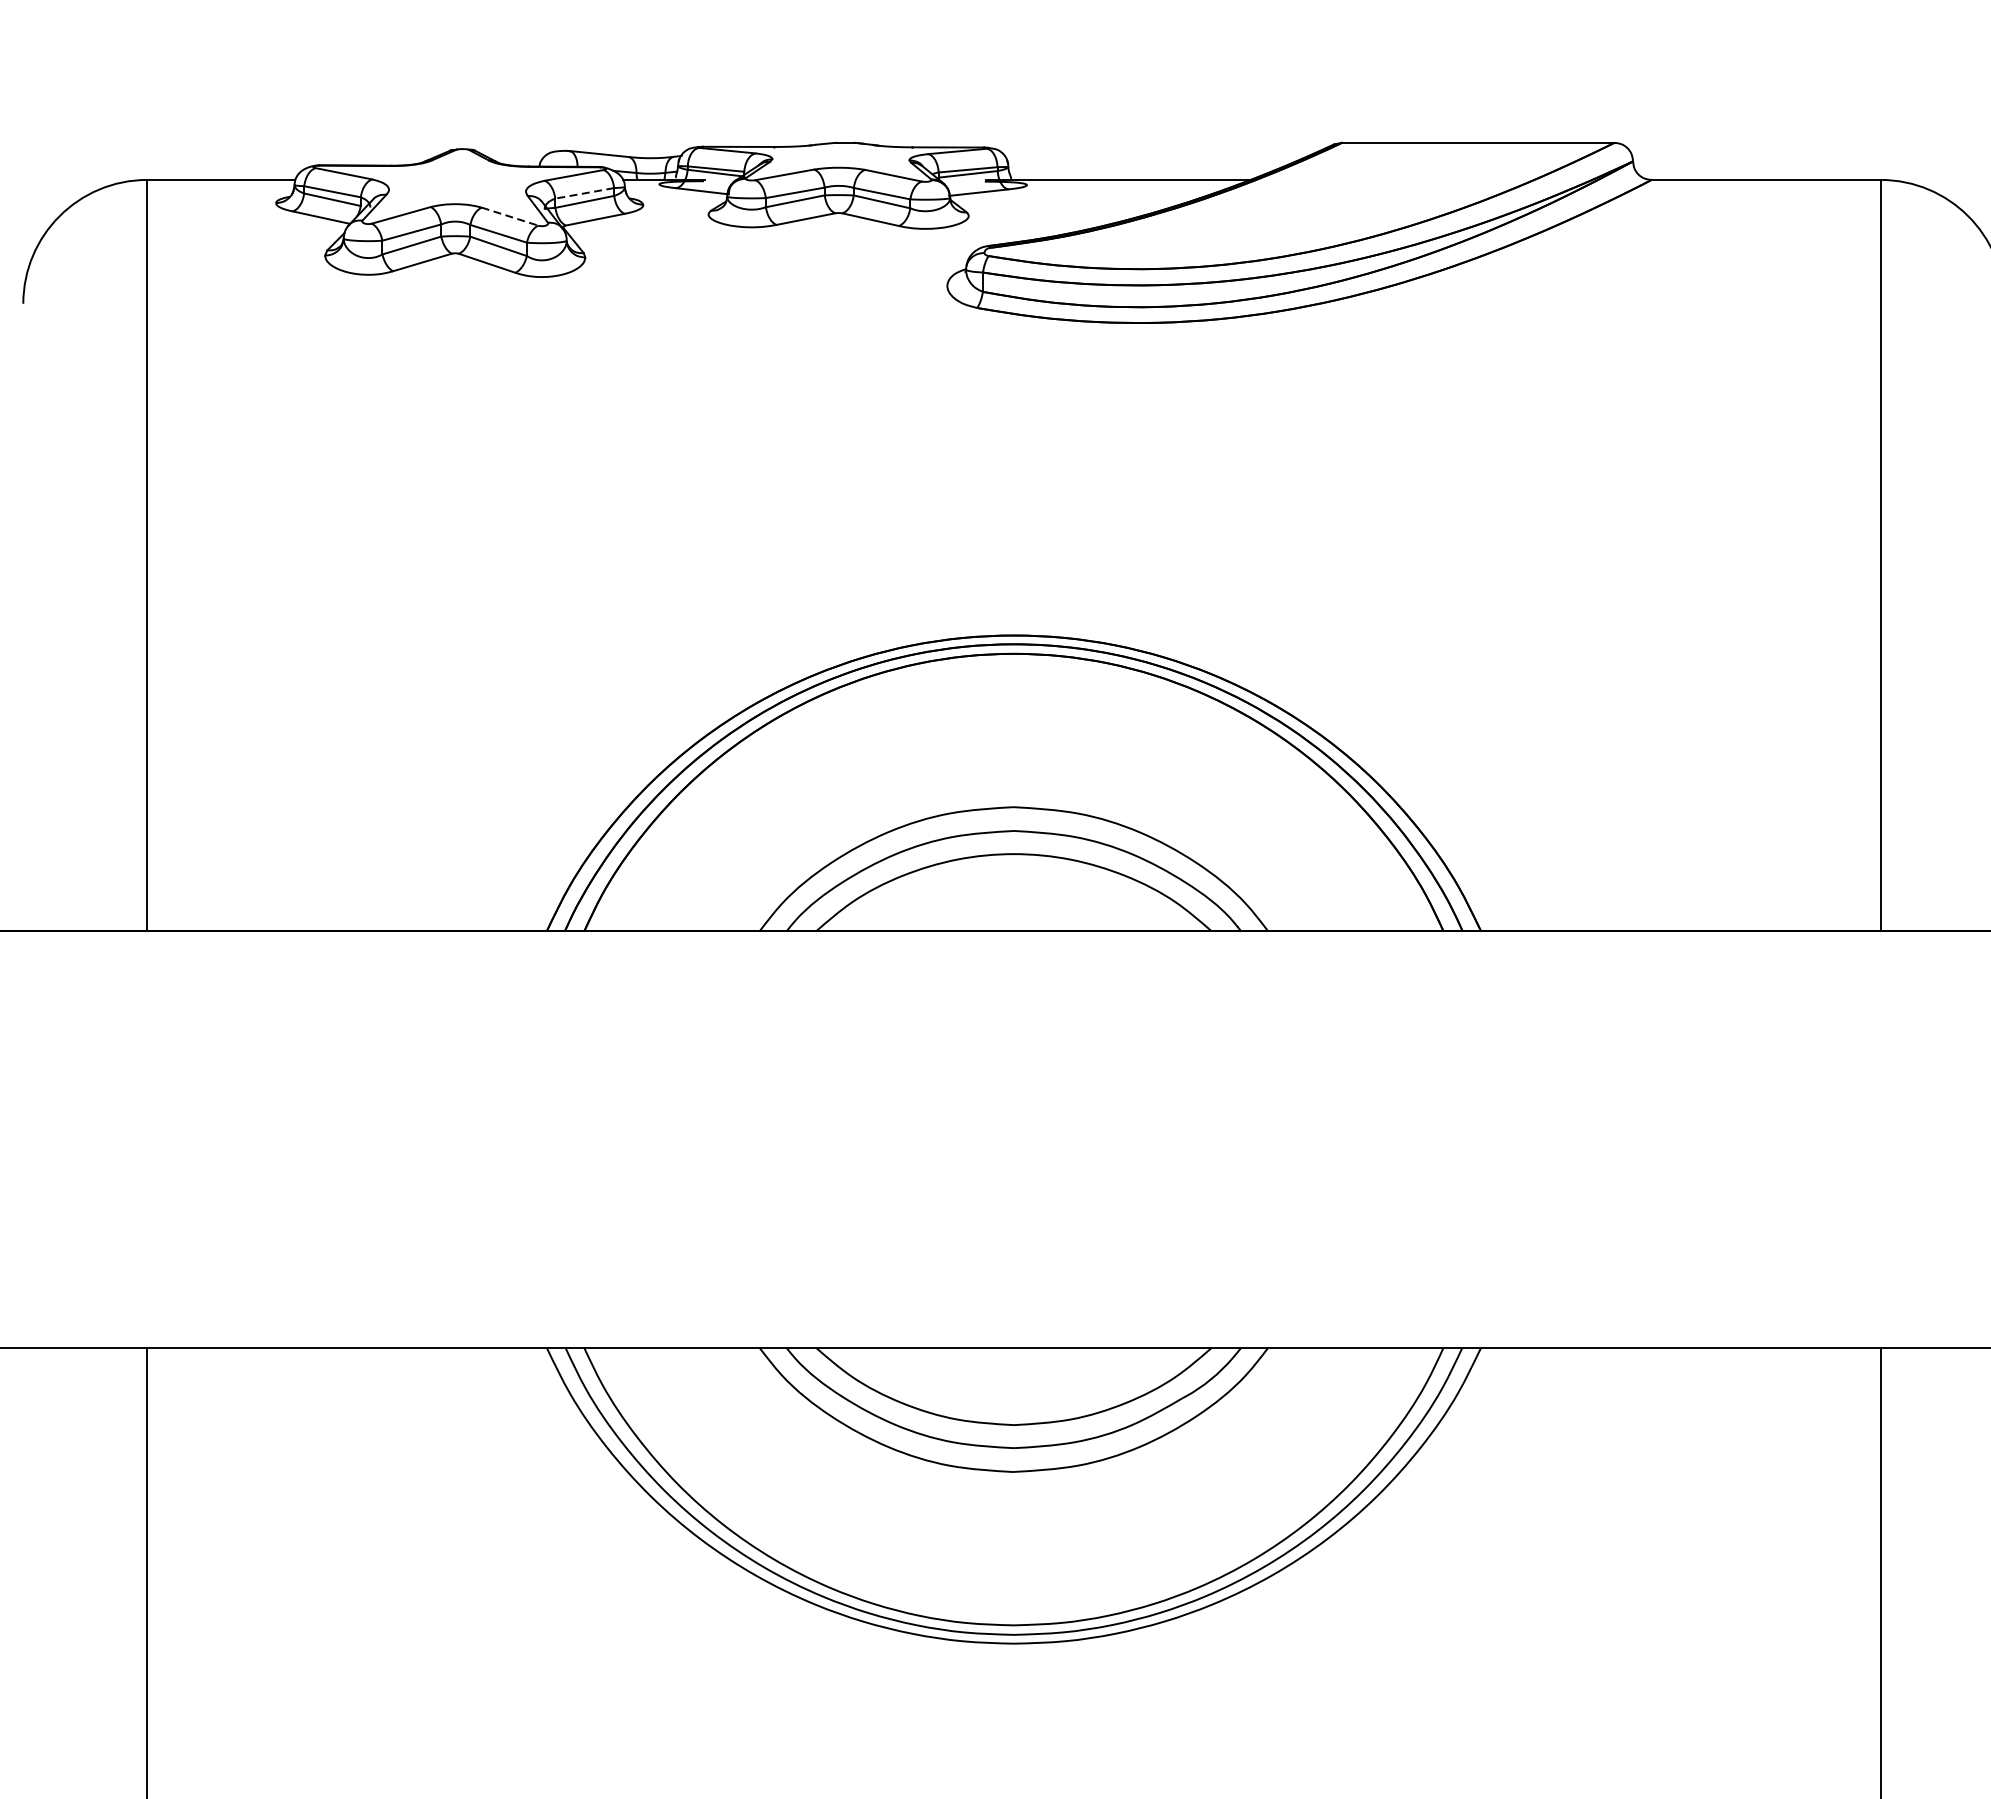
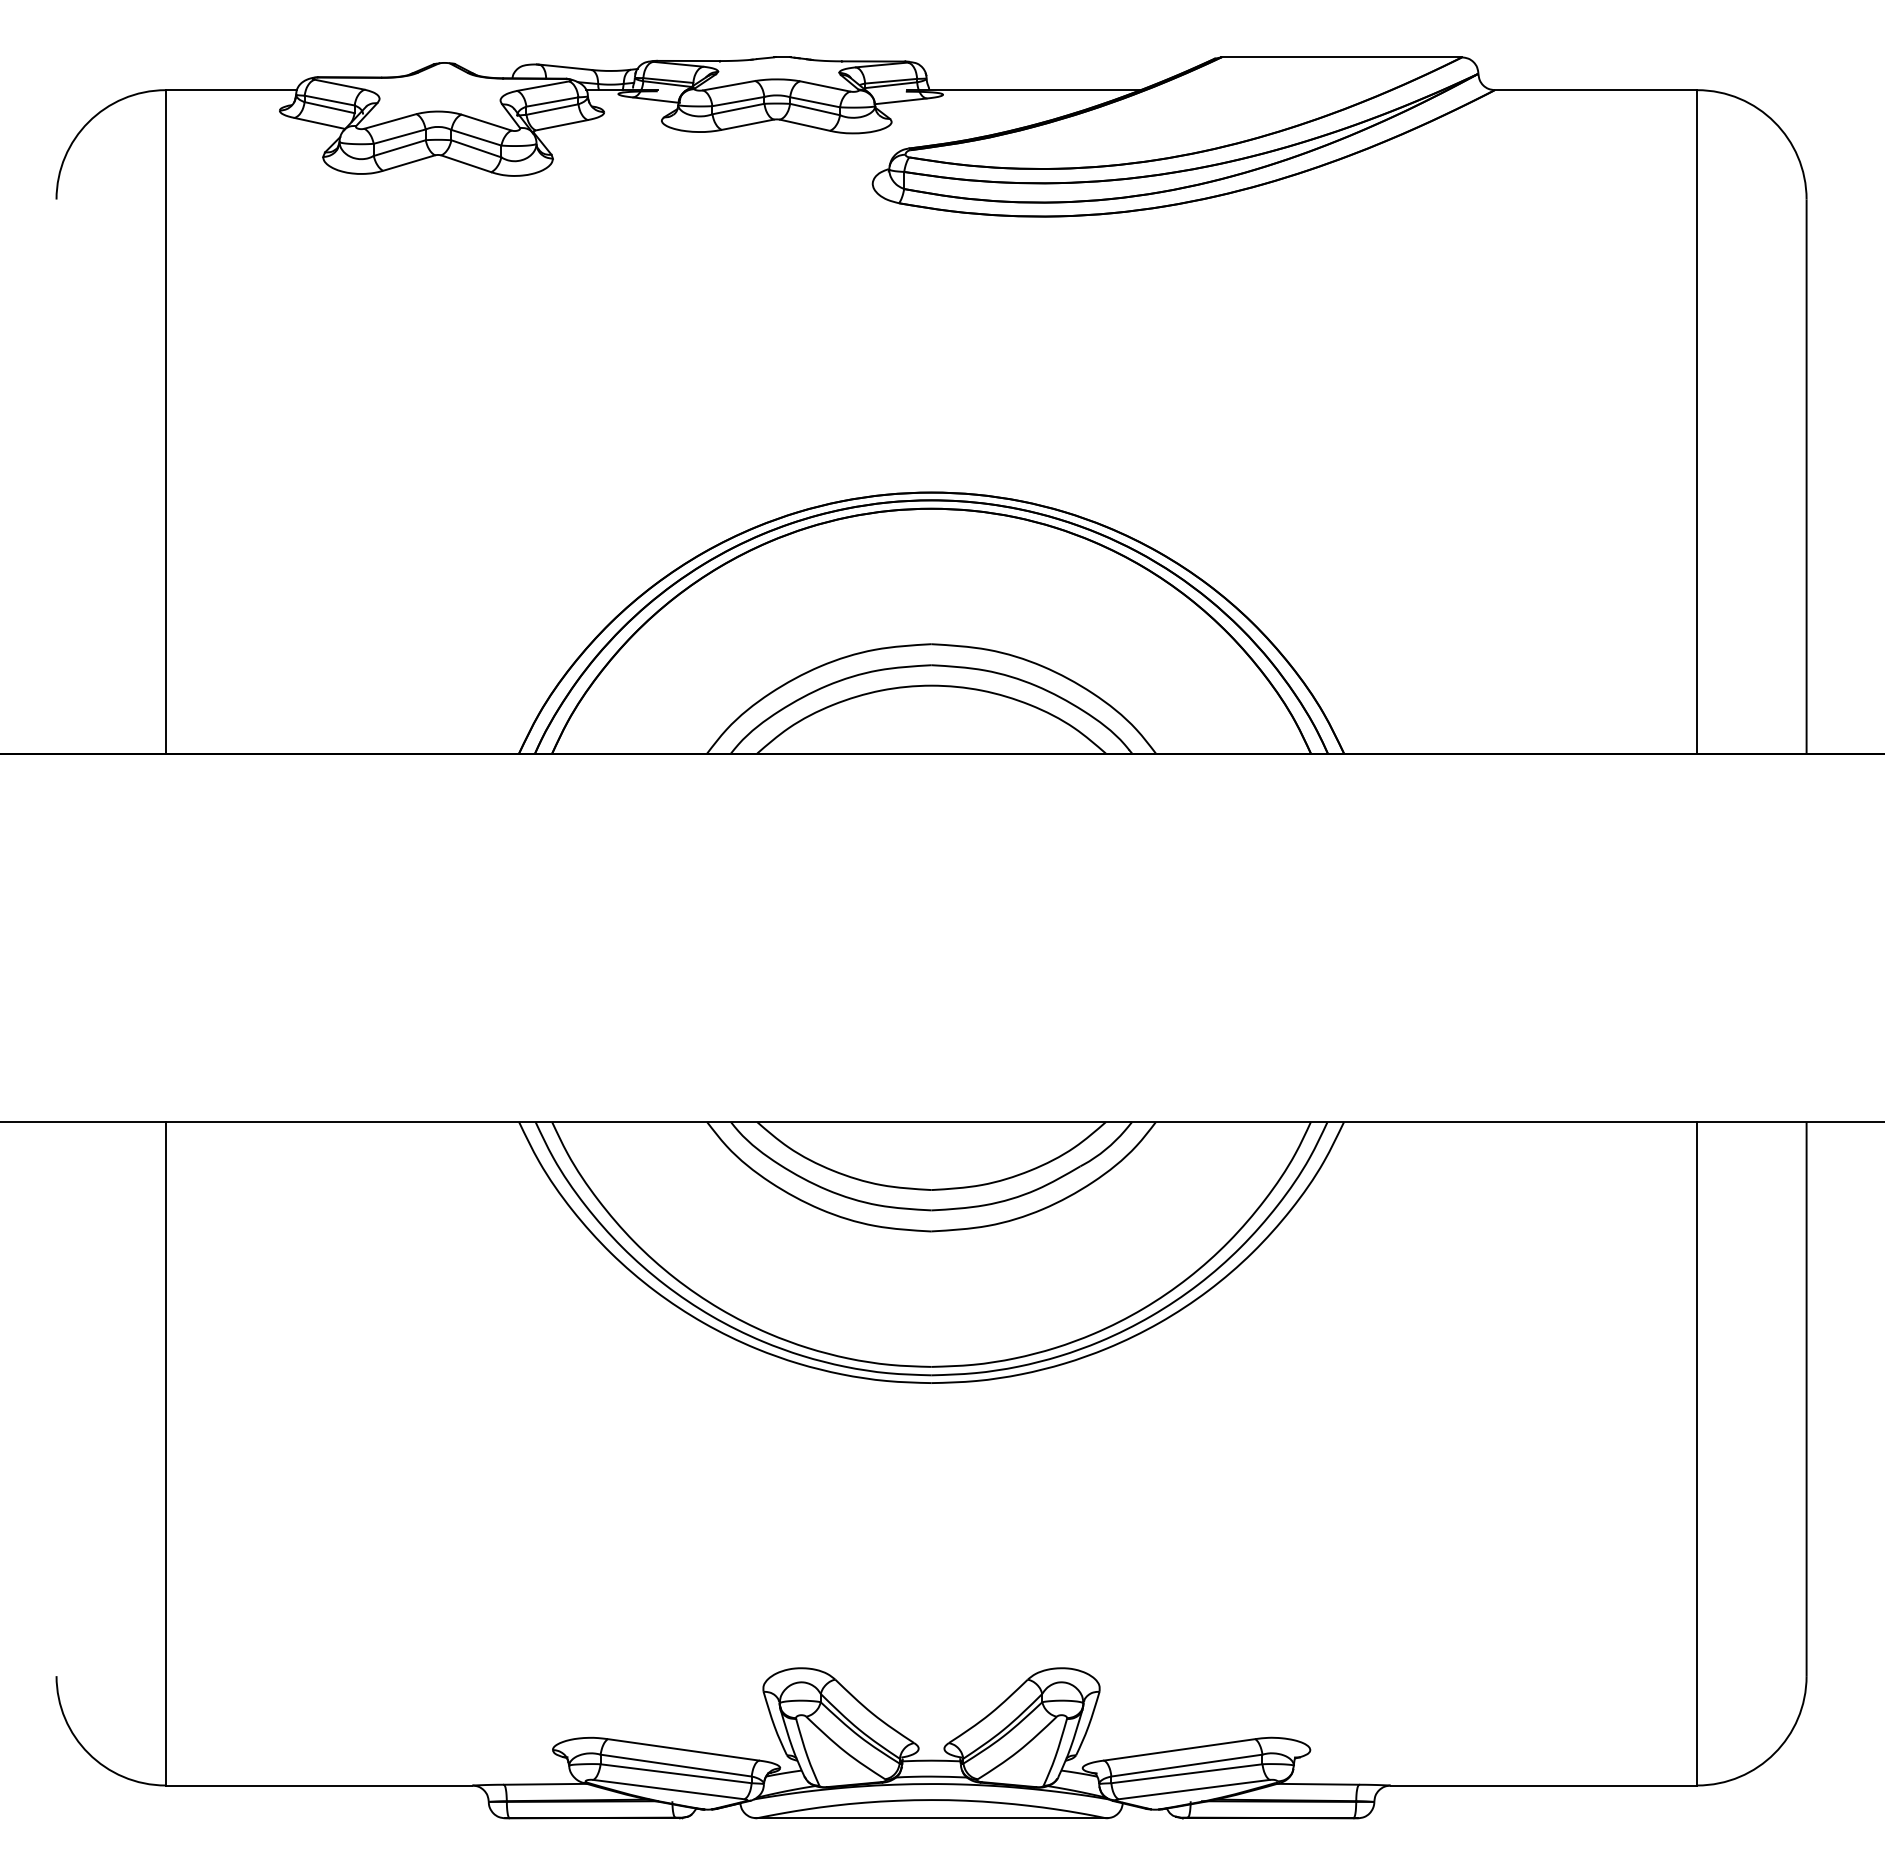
line: (583, 193) -> (551, 102), dashed -> solid
line: (510, 216) -> (486, 122), dashed -> solid

